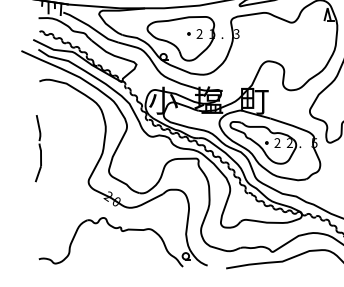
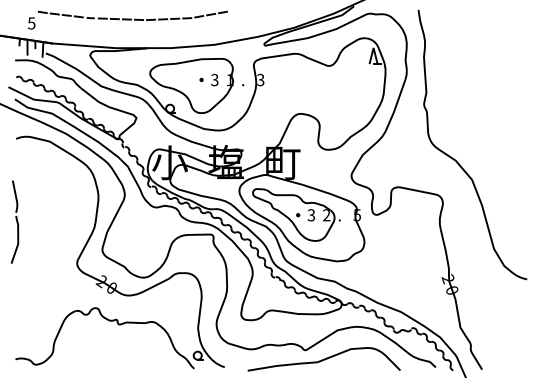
text: (199, 34) -> (214, 80), 2 -> 3
text: (277, 143) -> (311, 215), 2 -> 3

